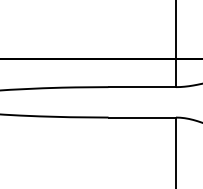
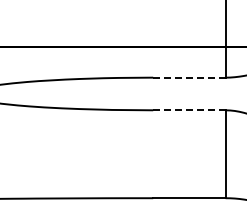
line: (142, 86) -> (189, 77), solid -> dashed
line: (141, 117) -> (188, 110), solid -> dashed

